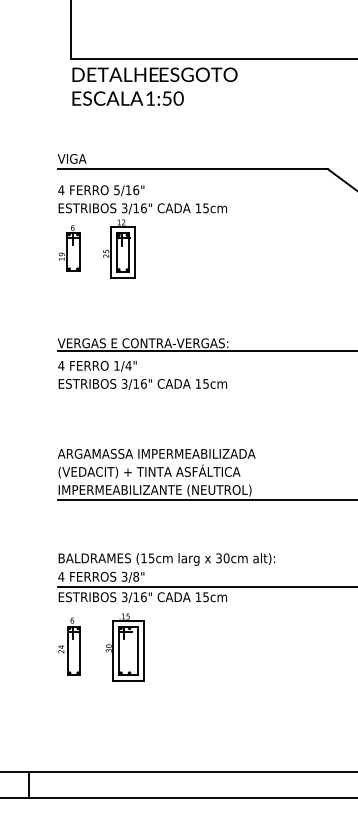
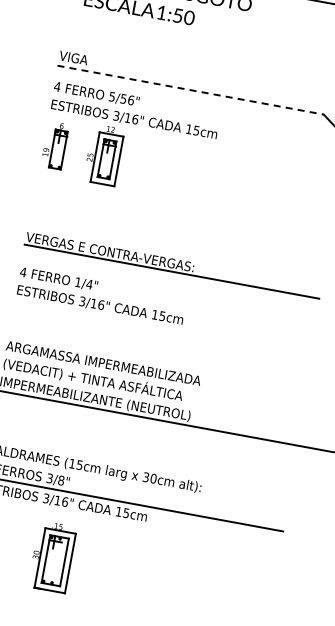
line: (193, 169) -> (191, 90), solid -> dashed
text: (128, 190) -> (123, 99), 5/16" -> 5/56"
text: (142, 374) -> (101, 295), moved
part: (125, 647) -> (52, 556), moved

